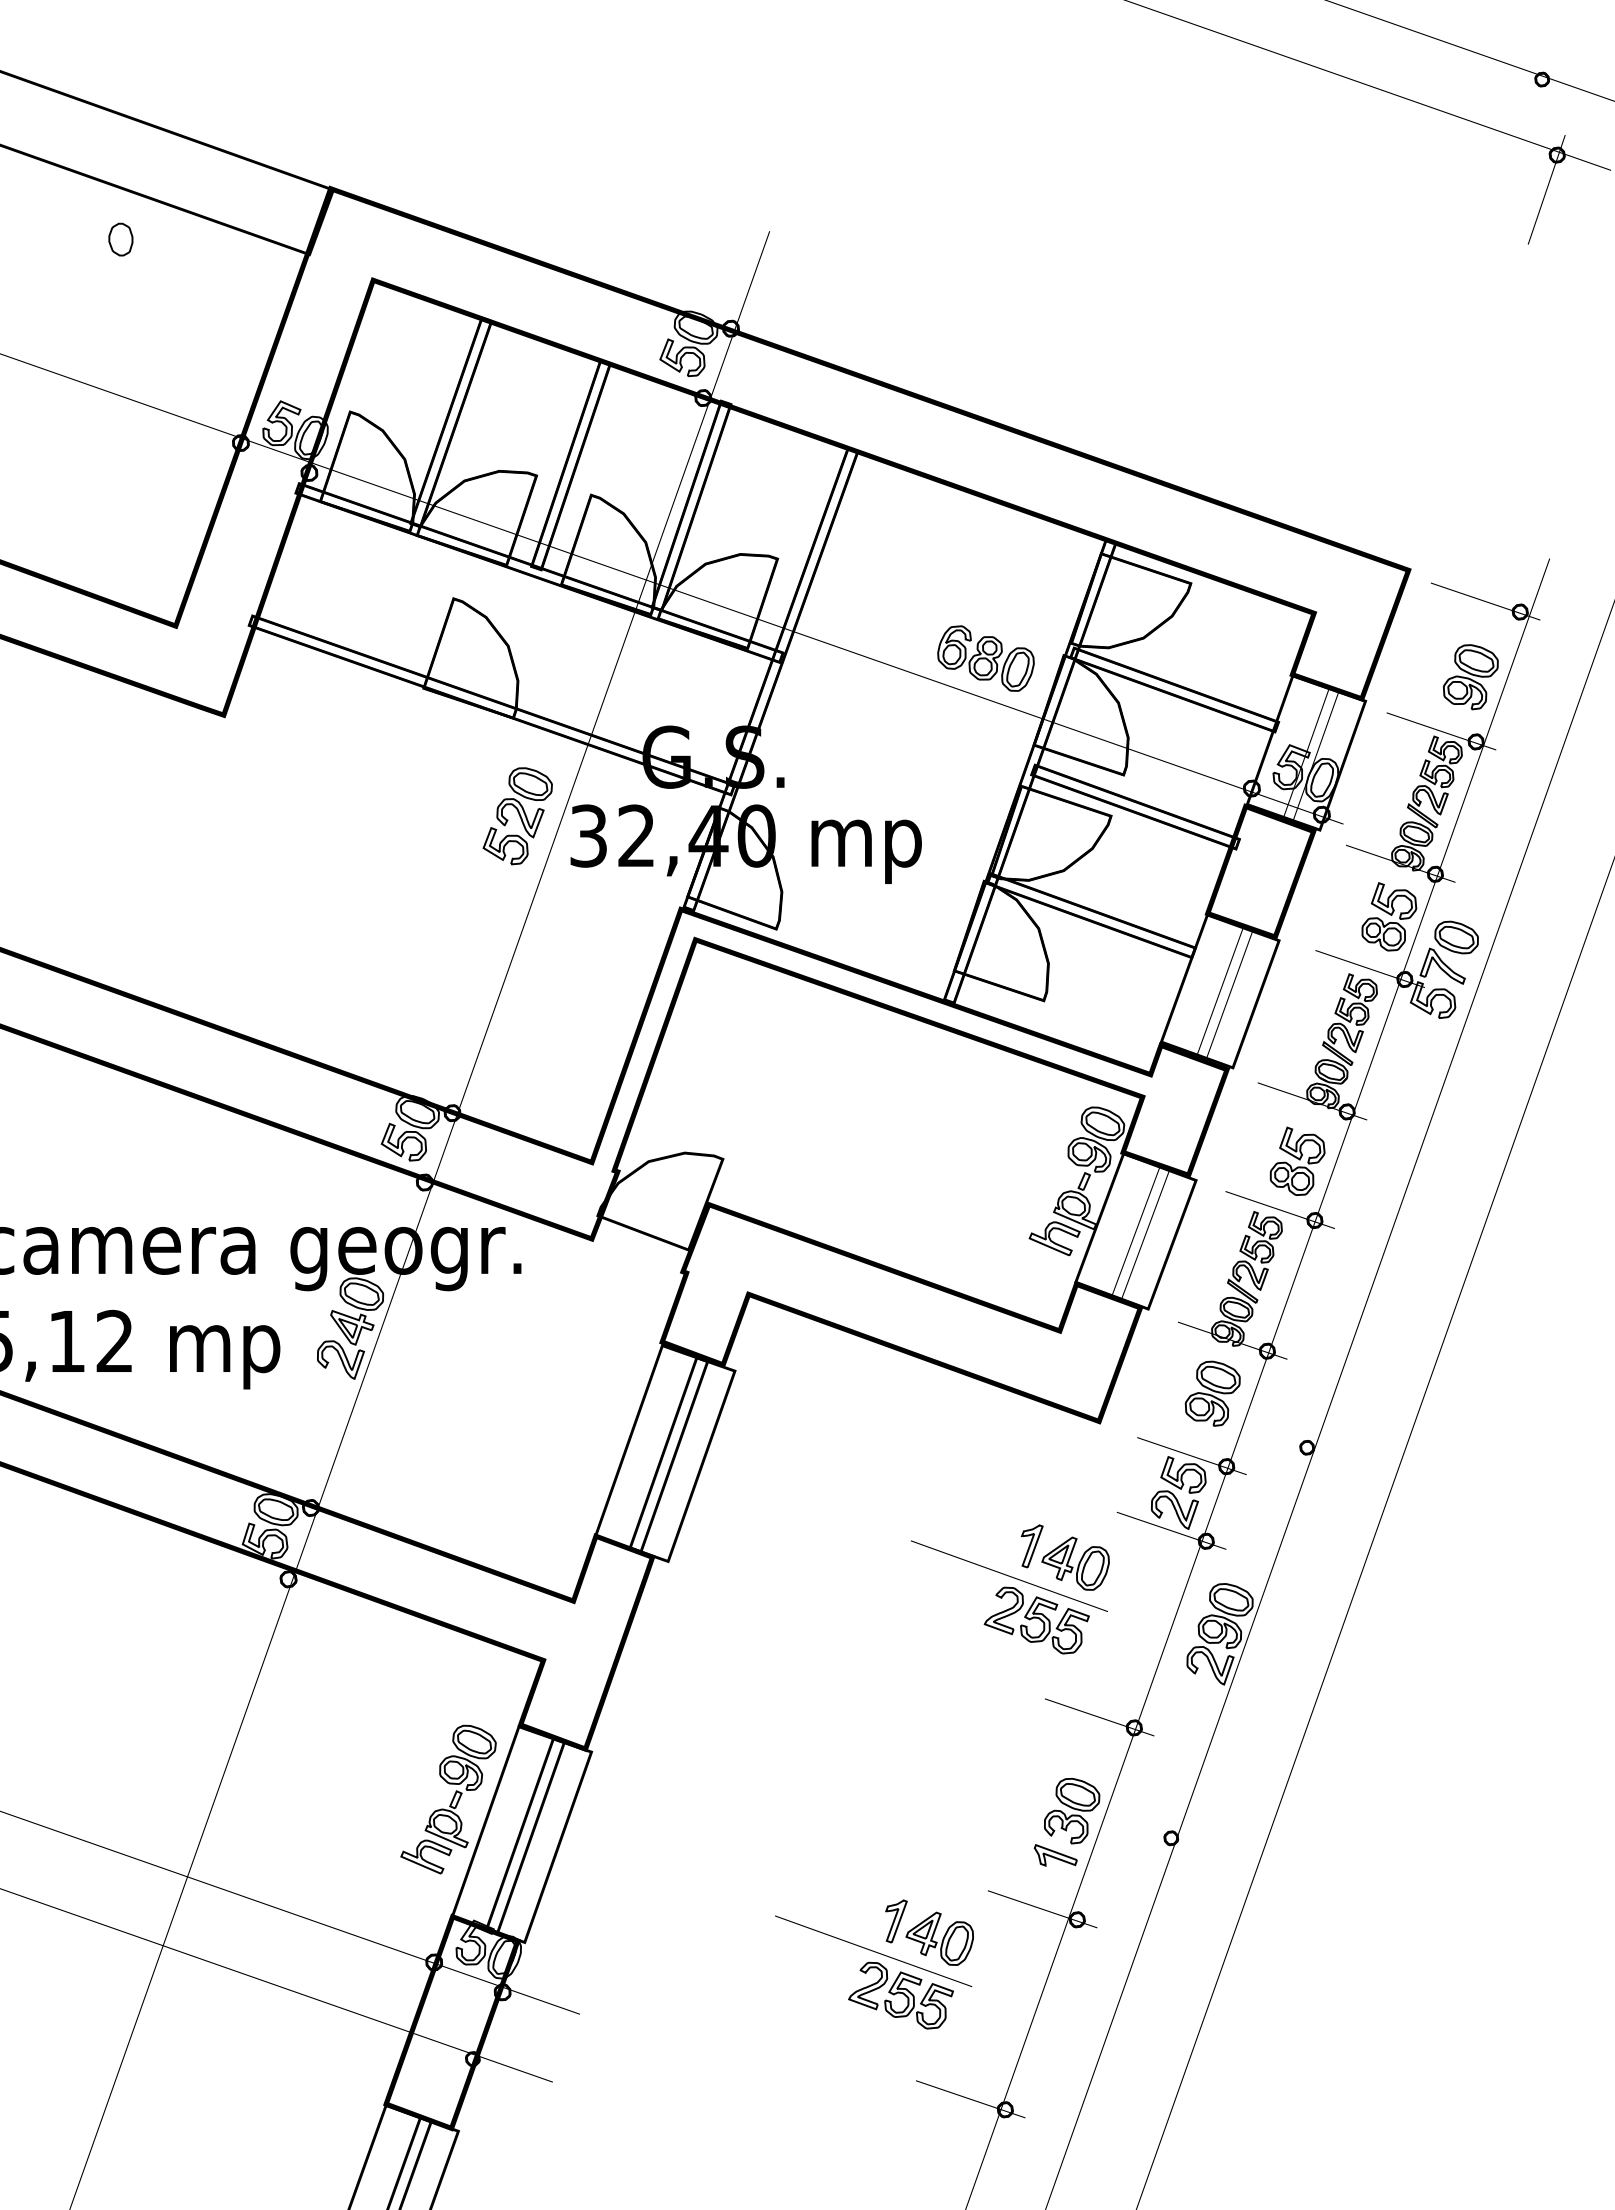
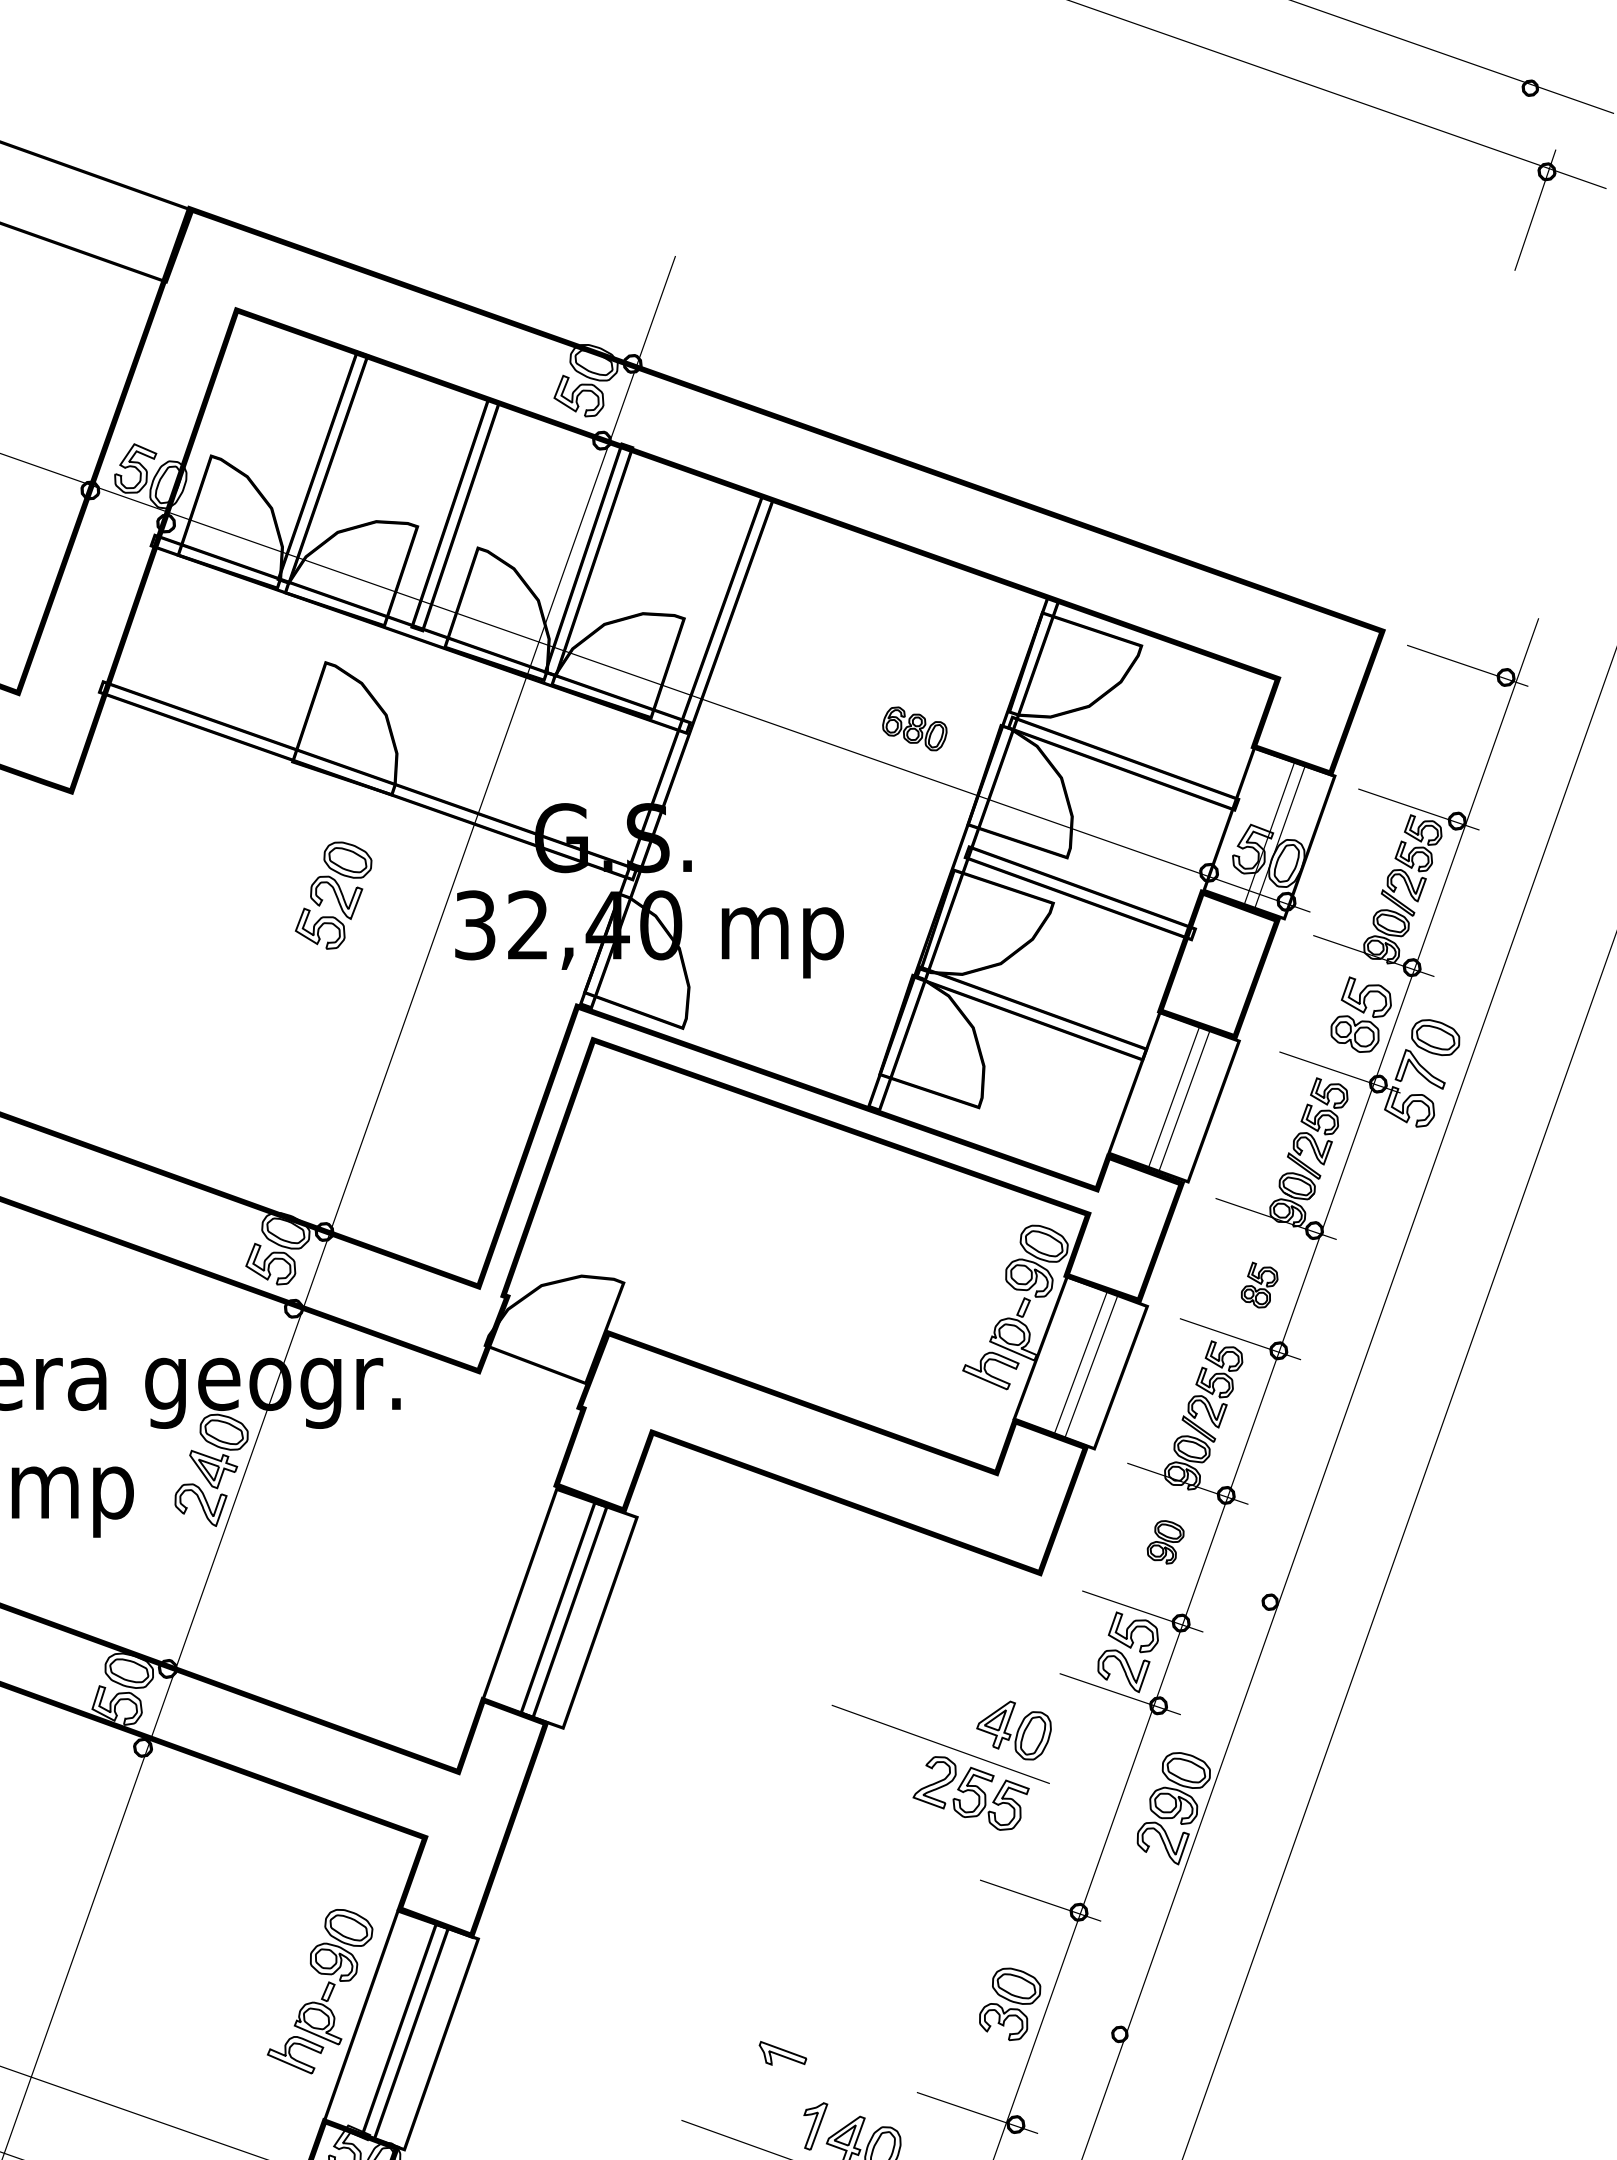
part: (985, 658) -> (914, 728), size x0.6
part: (1470, 677) -> (1451, 749), removed
part: (517, 816) -> (333, 895), moved
part: (1297, 1160) -> (1259, 1284), size x0.6
part: (1212, 1393) -> (1165, 1542), size x0.6
part: (1032, 1546) -> (966, 1711), removed
part: (1055, 1855) -> (782, 2053), moved

